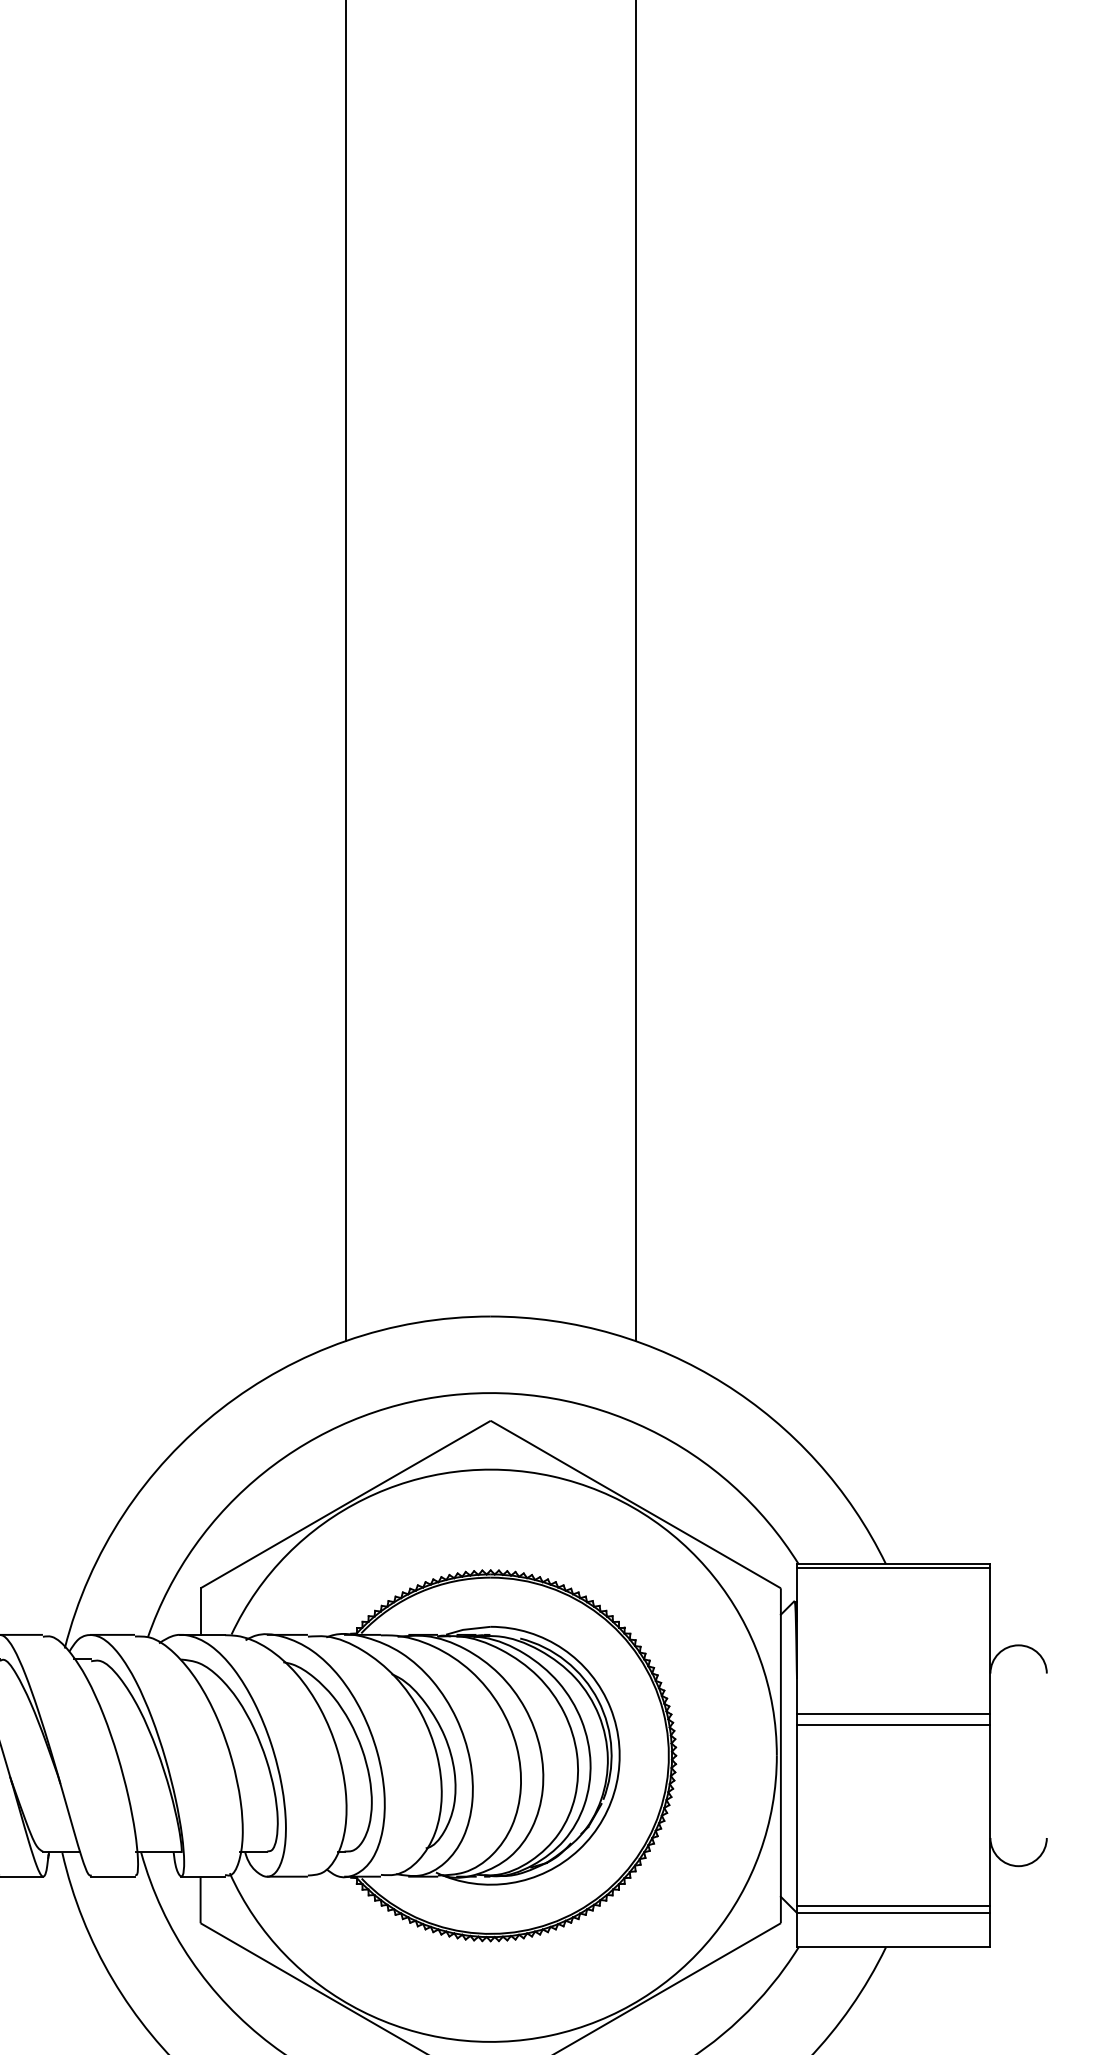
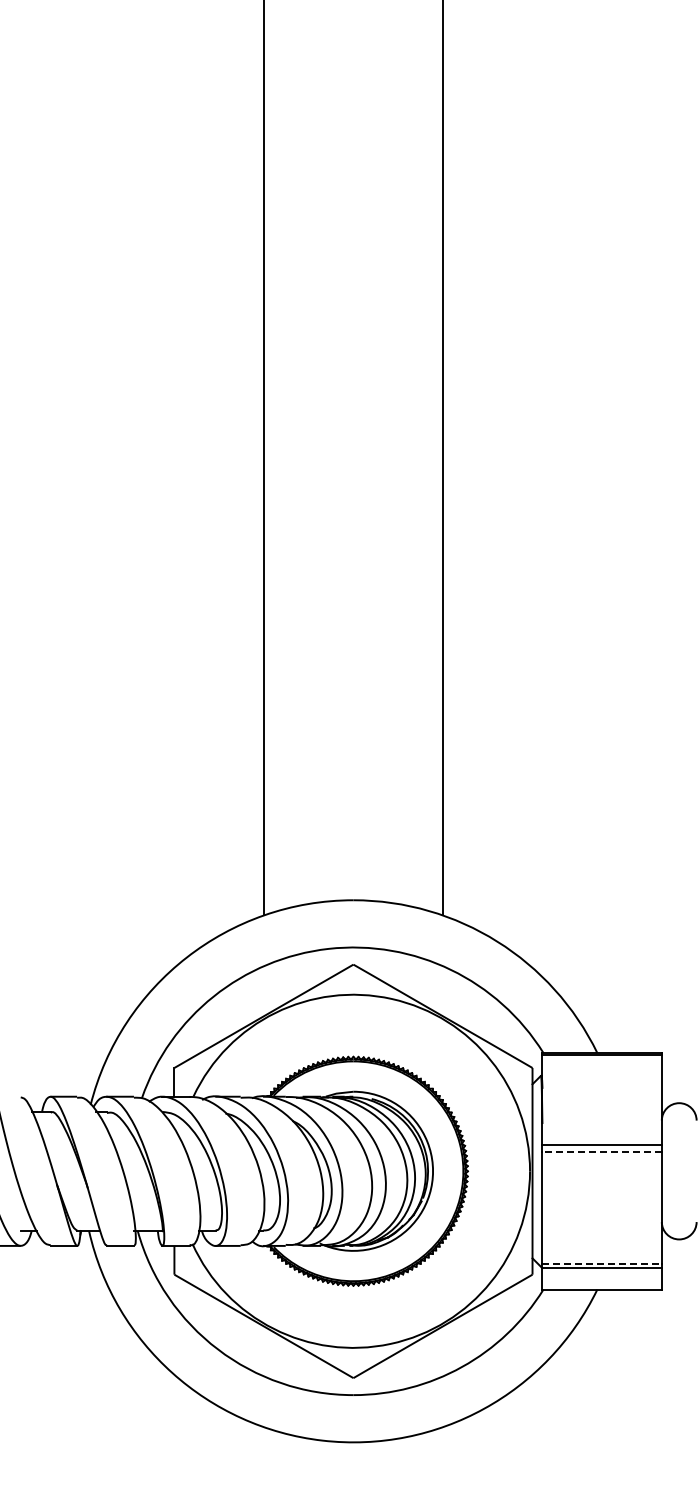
line: (894, 1725) -> (602, 1152), solid -> dashed
line: (894, 1905) -> (602, 1263), solid -> dashed

